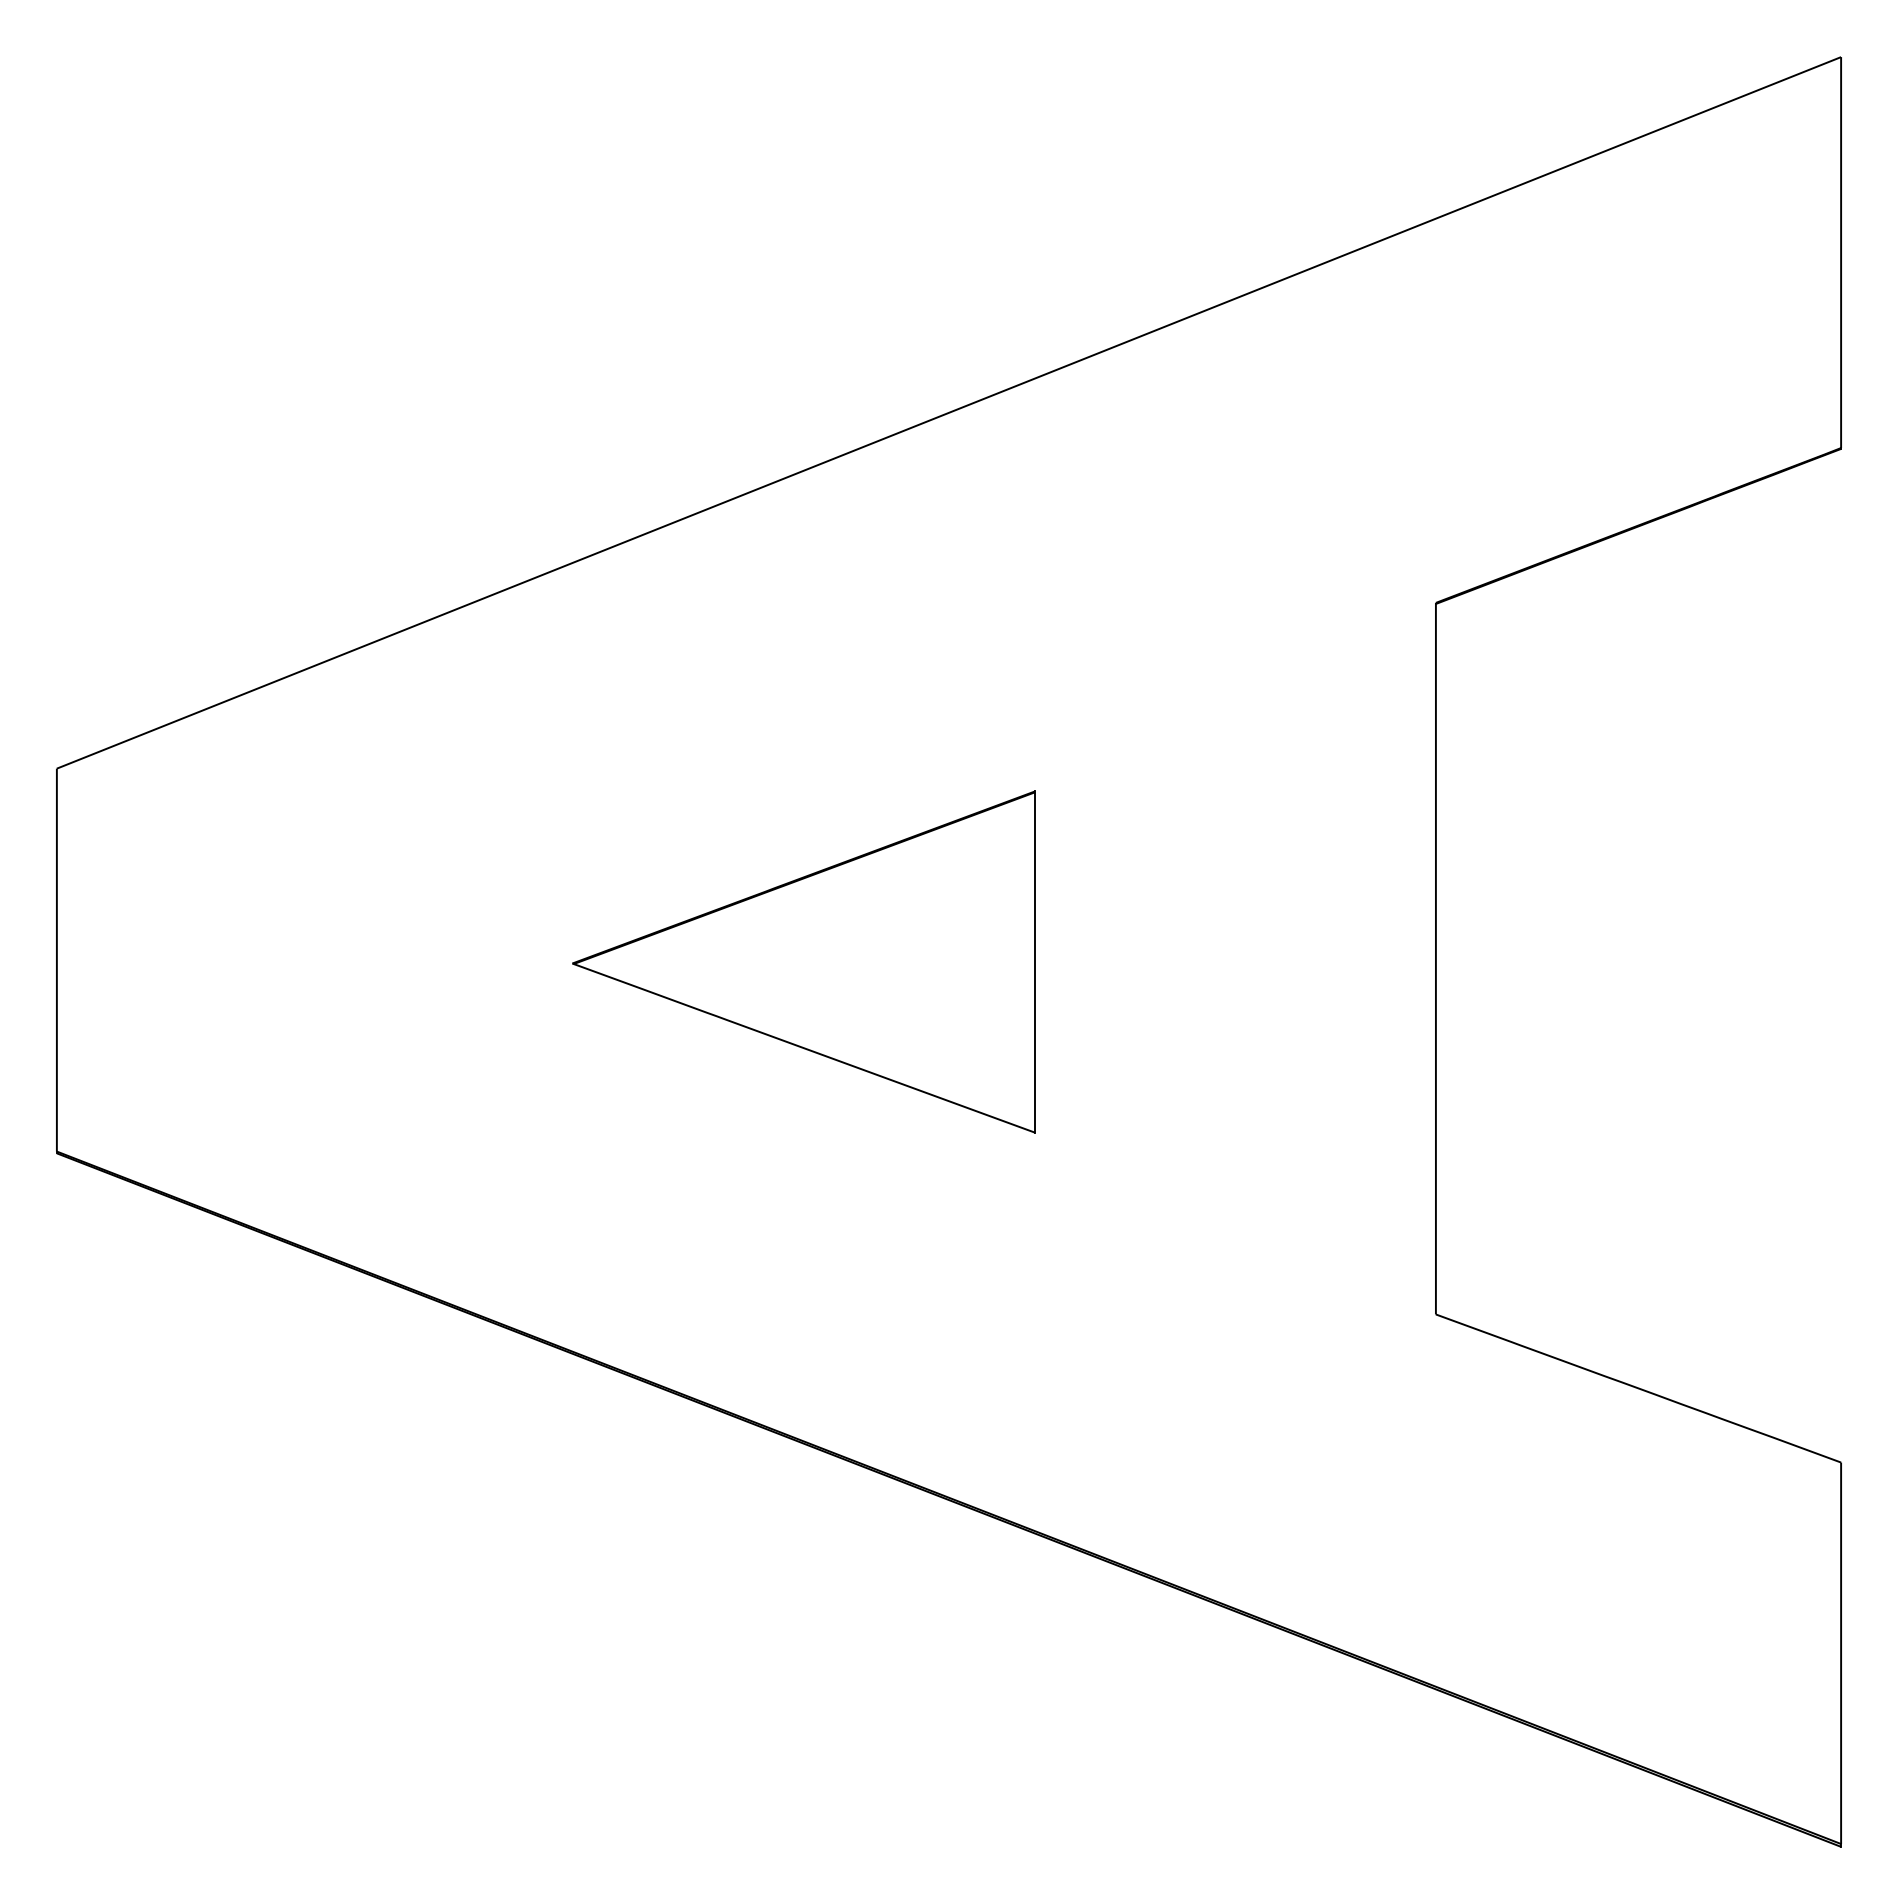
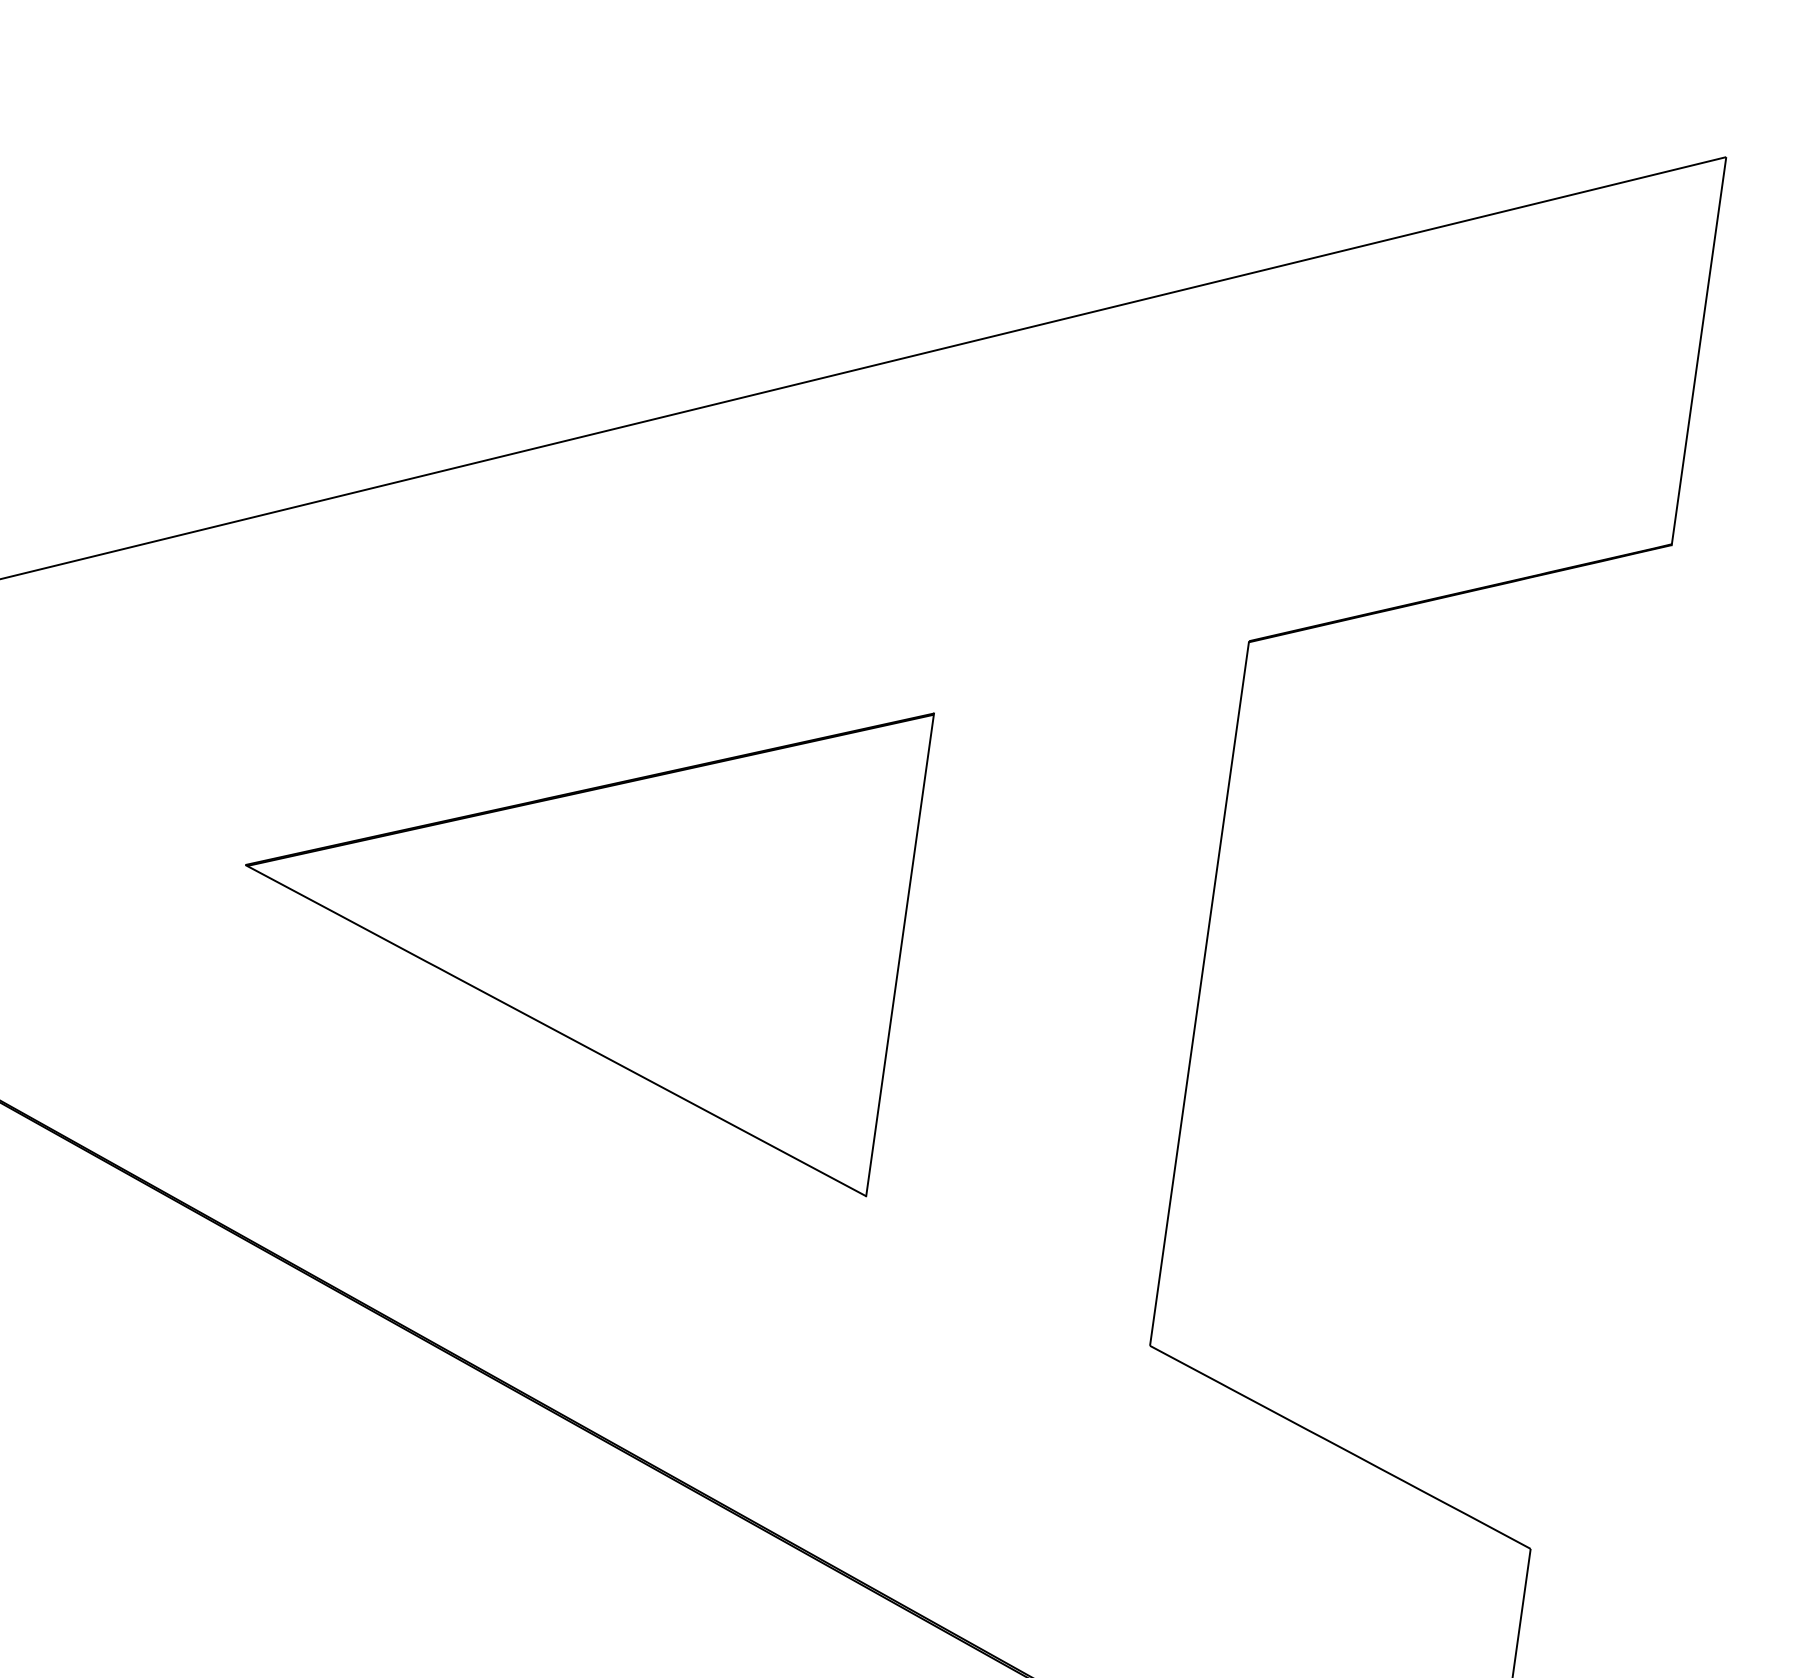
part: (803, 961) -> (572, 908), size x1.43

